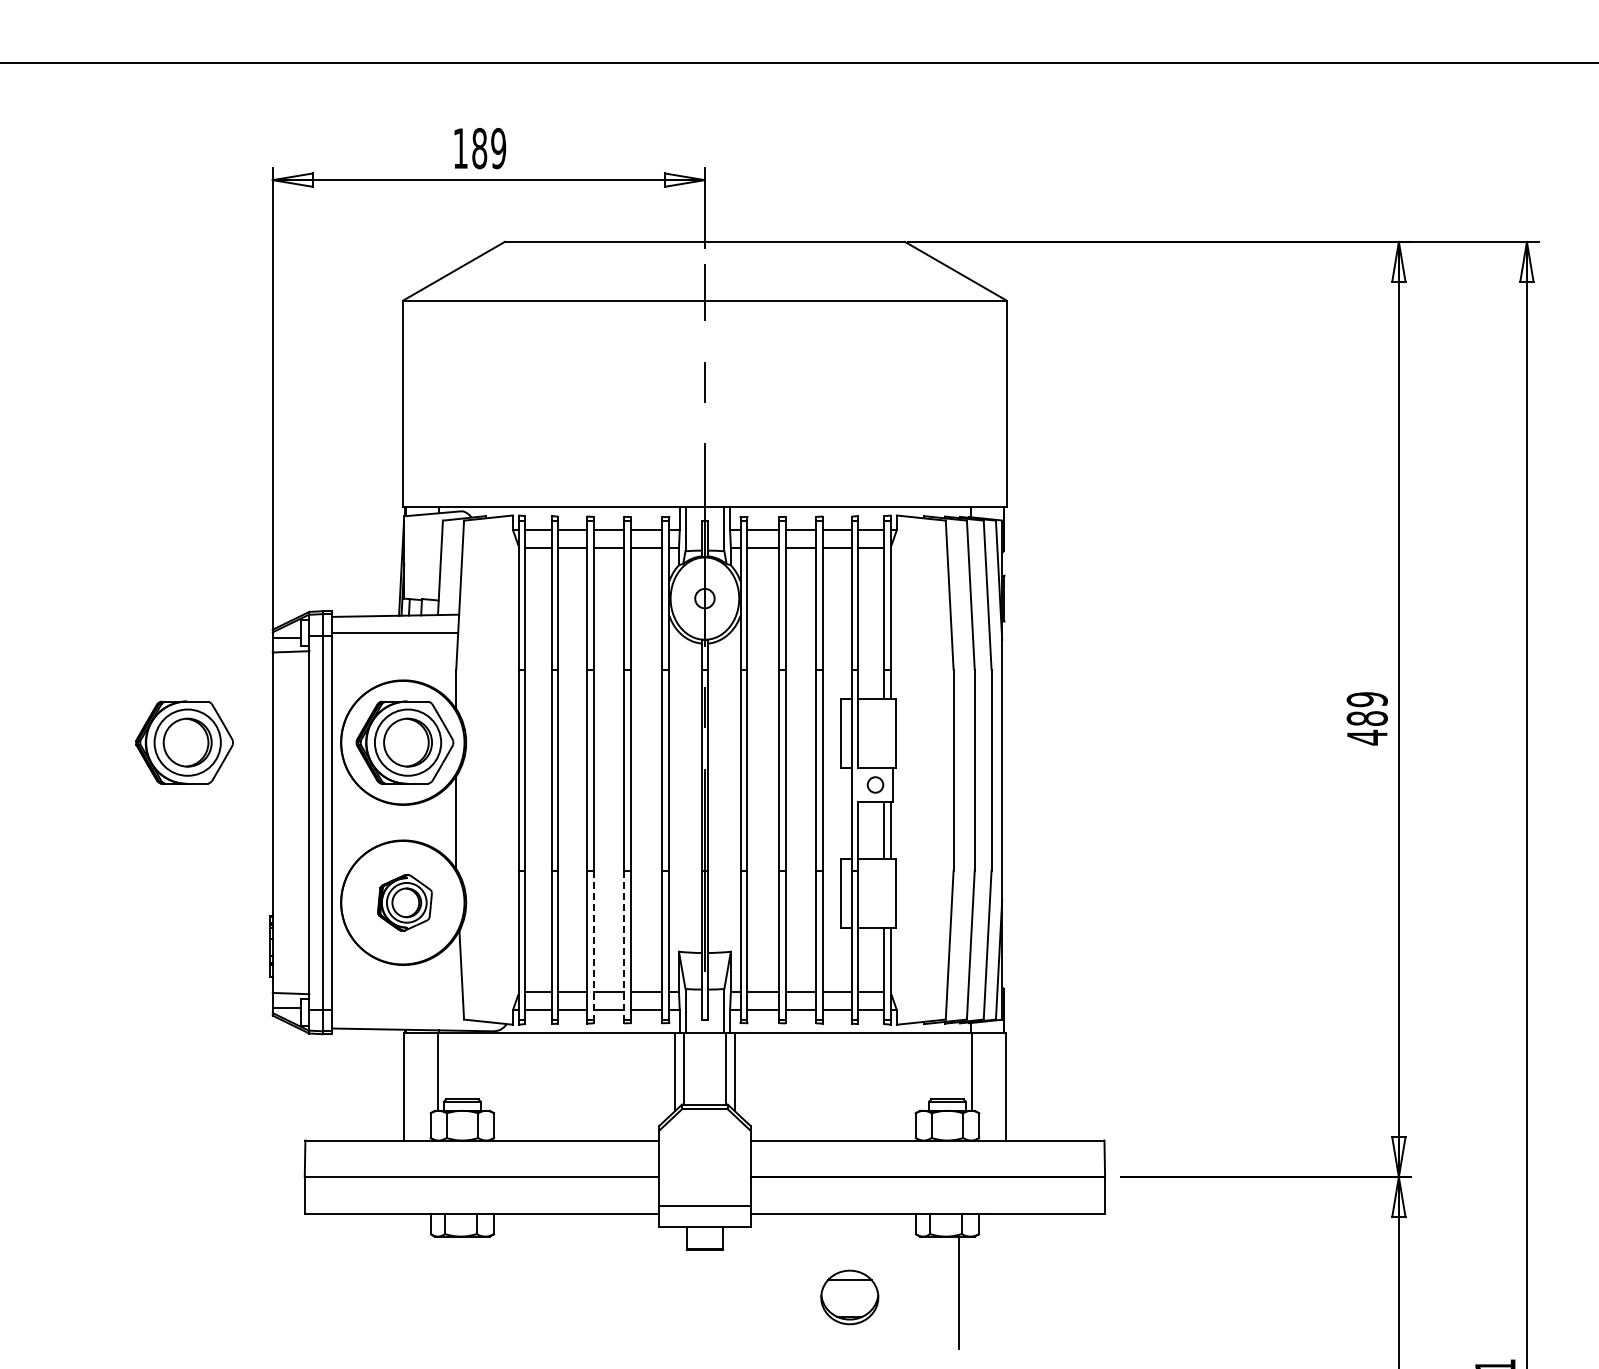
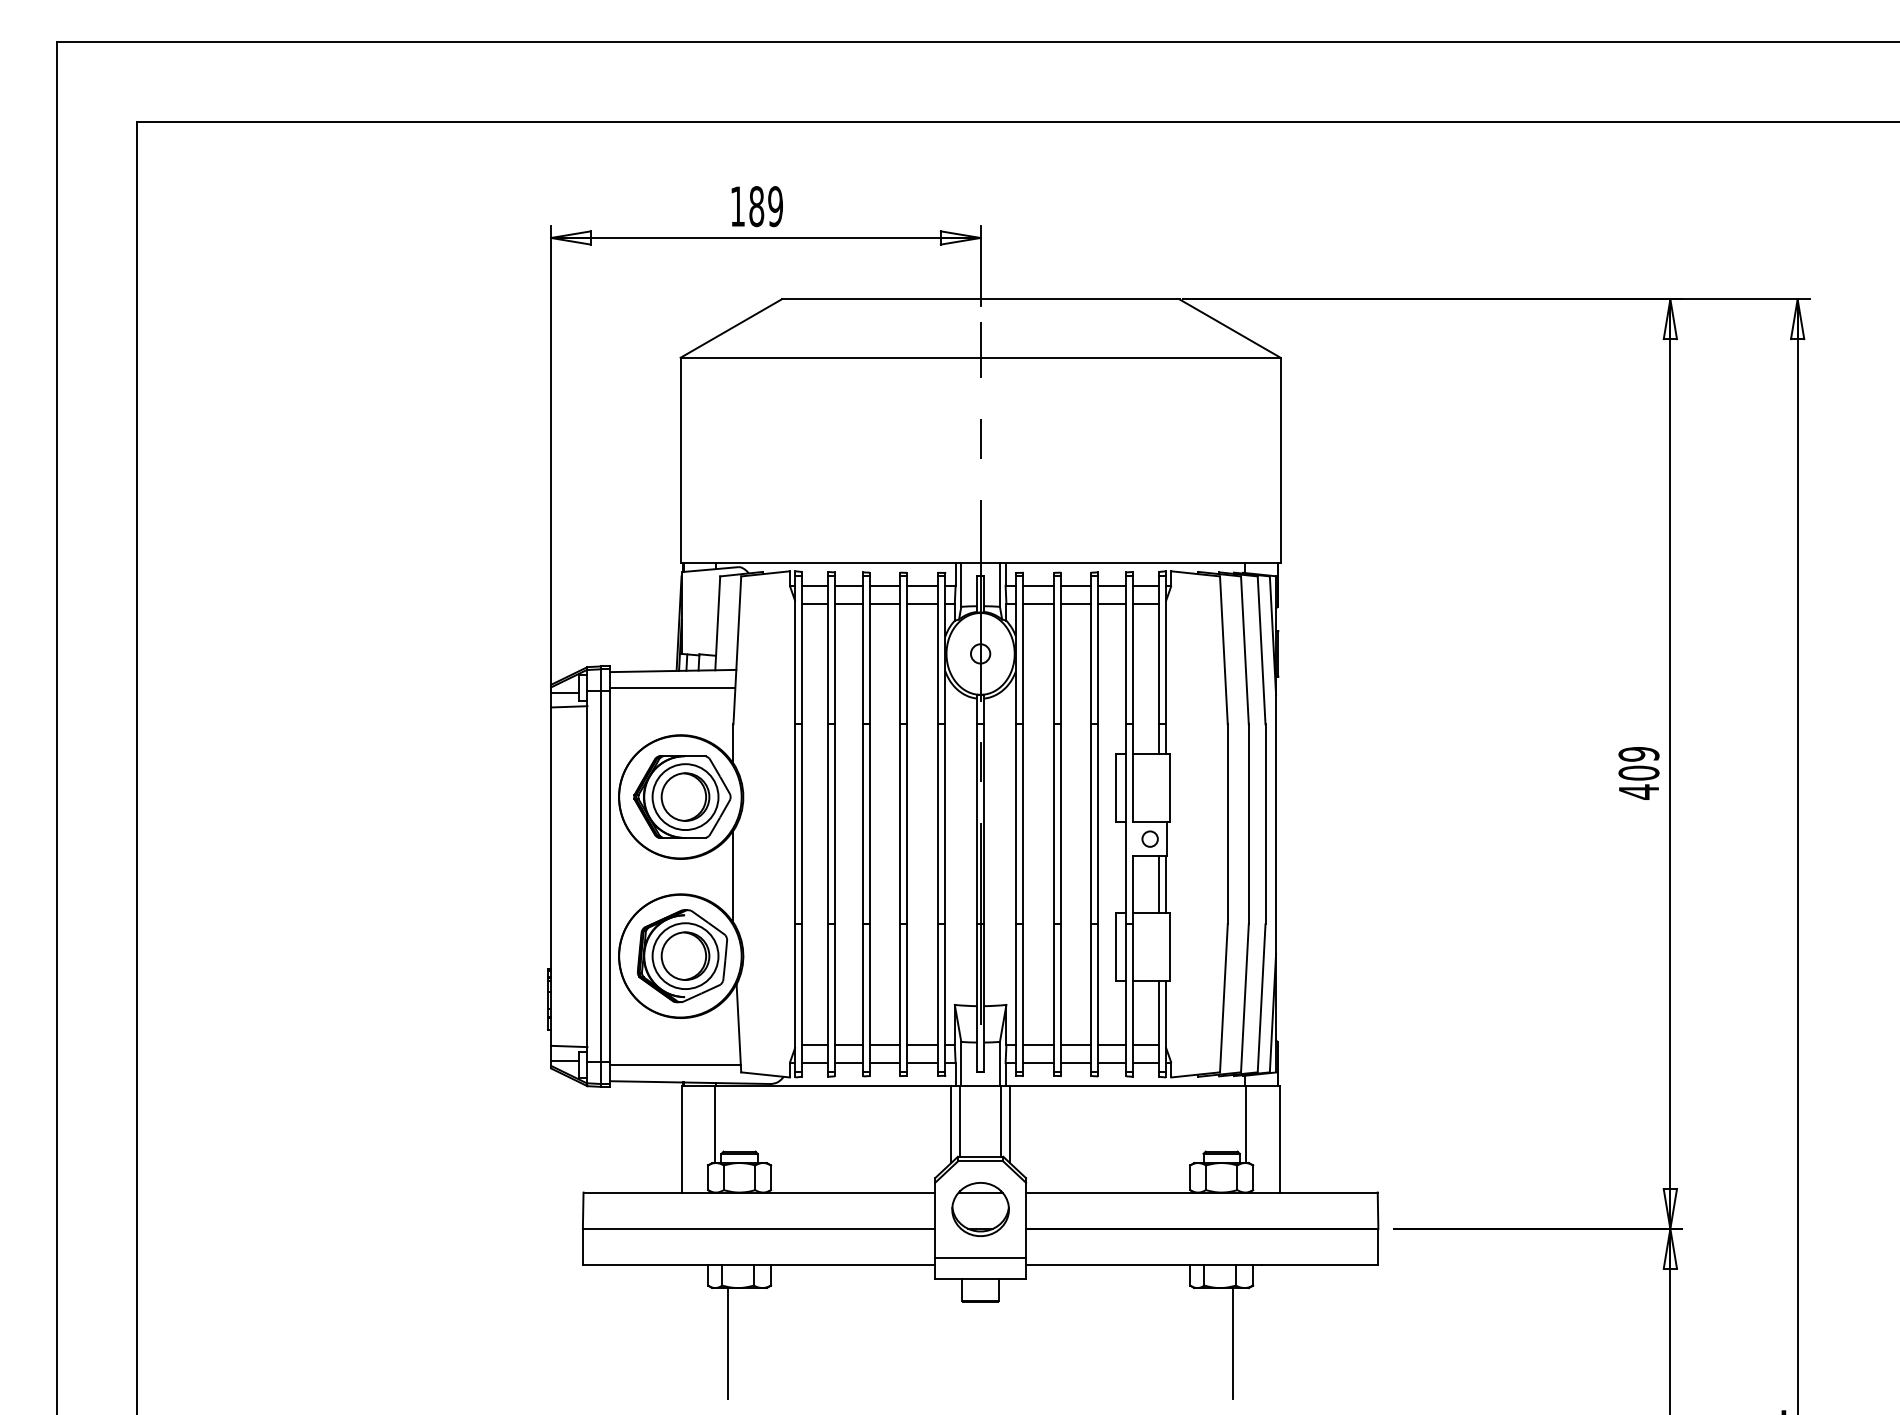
text: (1366, 717) -> (1638, 772), 489 -> 409
part: (184, 742) -> (463, 796), removed
part: (404, 903) -> (682, 956), size x1.67
line: (594, 945) -> (870, 998), dashed -> solid
line: (624, 945) -> (900, 998), dashed -> solid
line: (397, 1012) -> (675, 1065), added
line: (451, 1292) -> (728, 1343), added
part: (849, 1297) -> (980, 1209), moved

